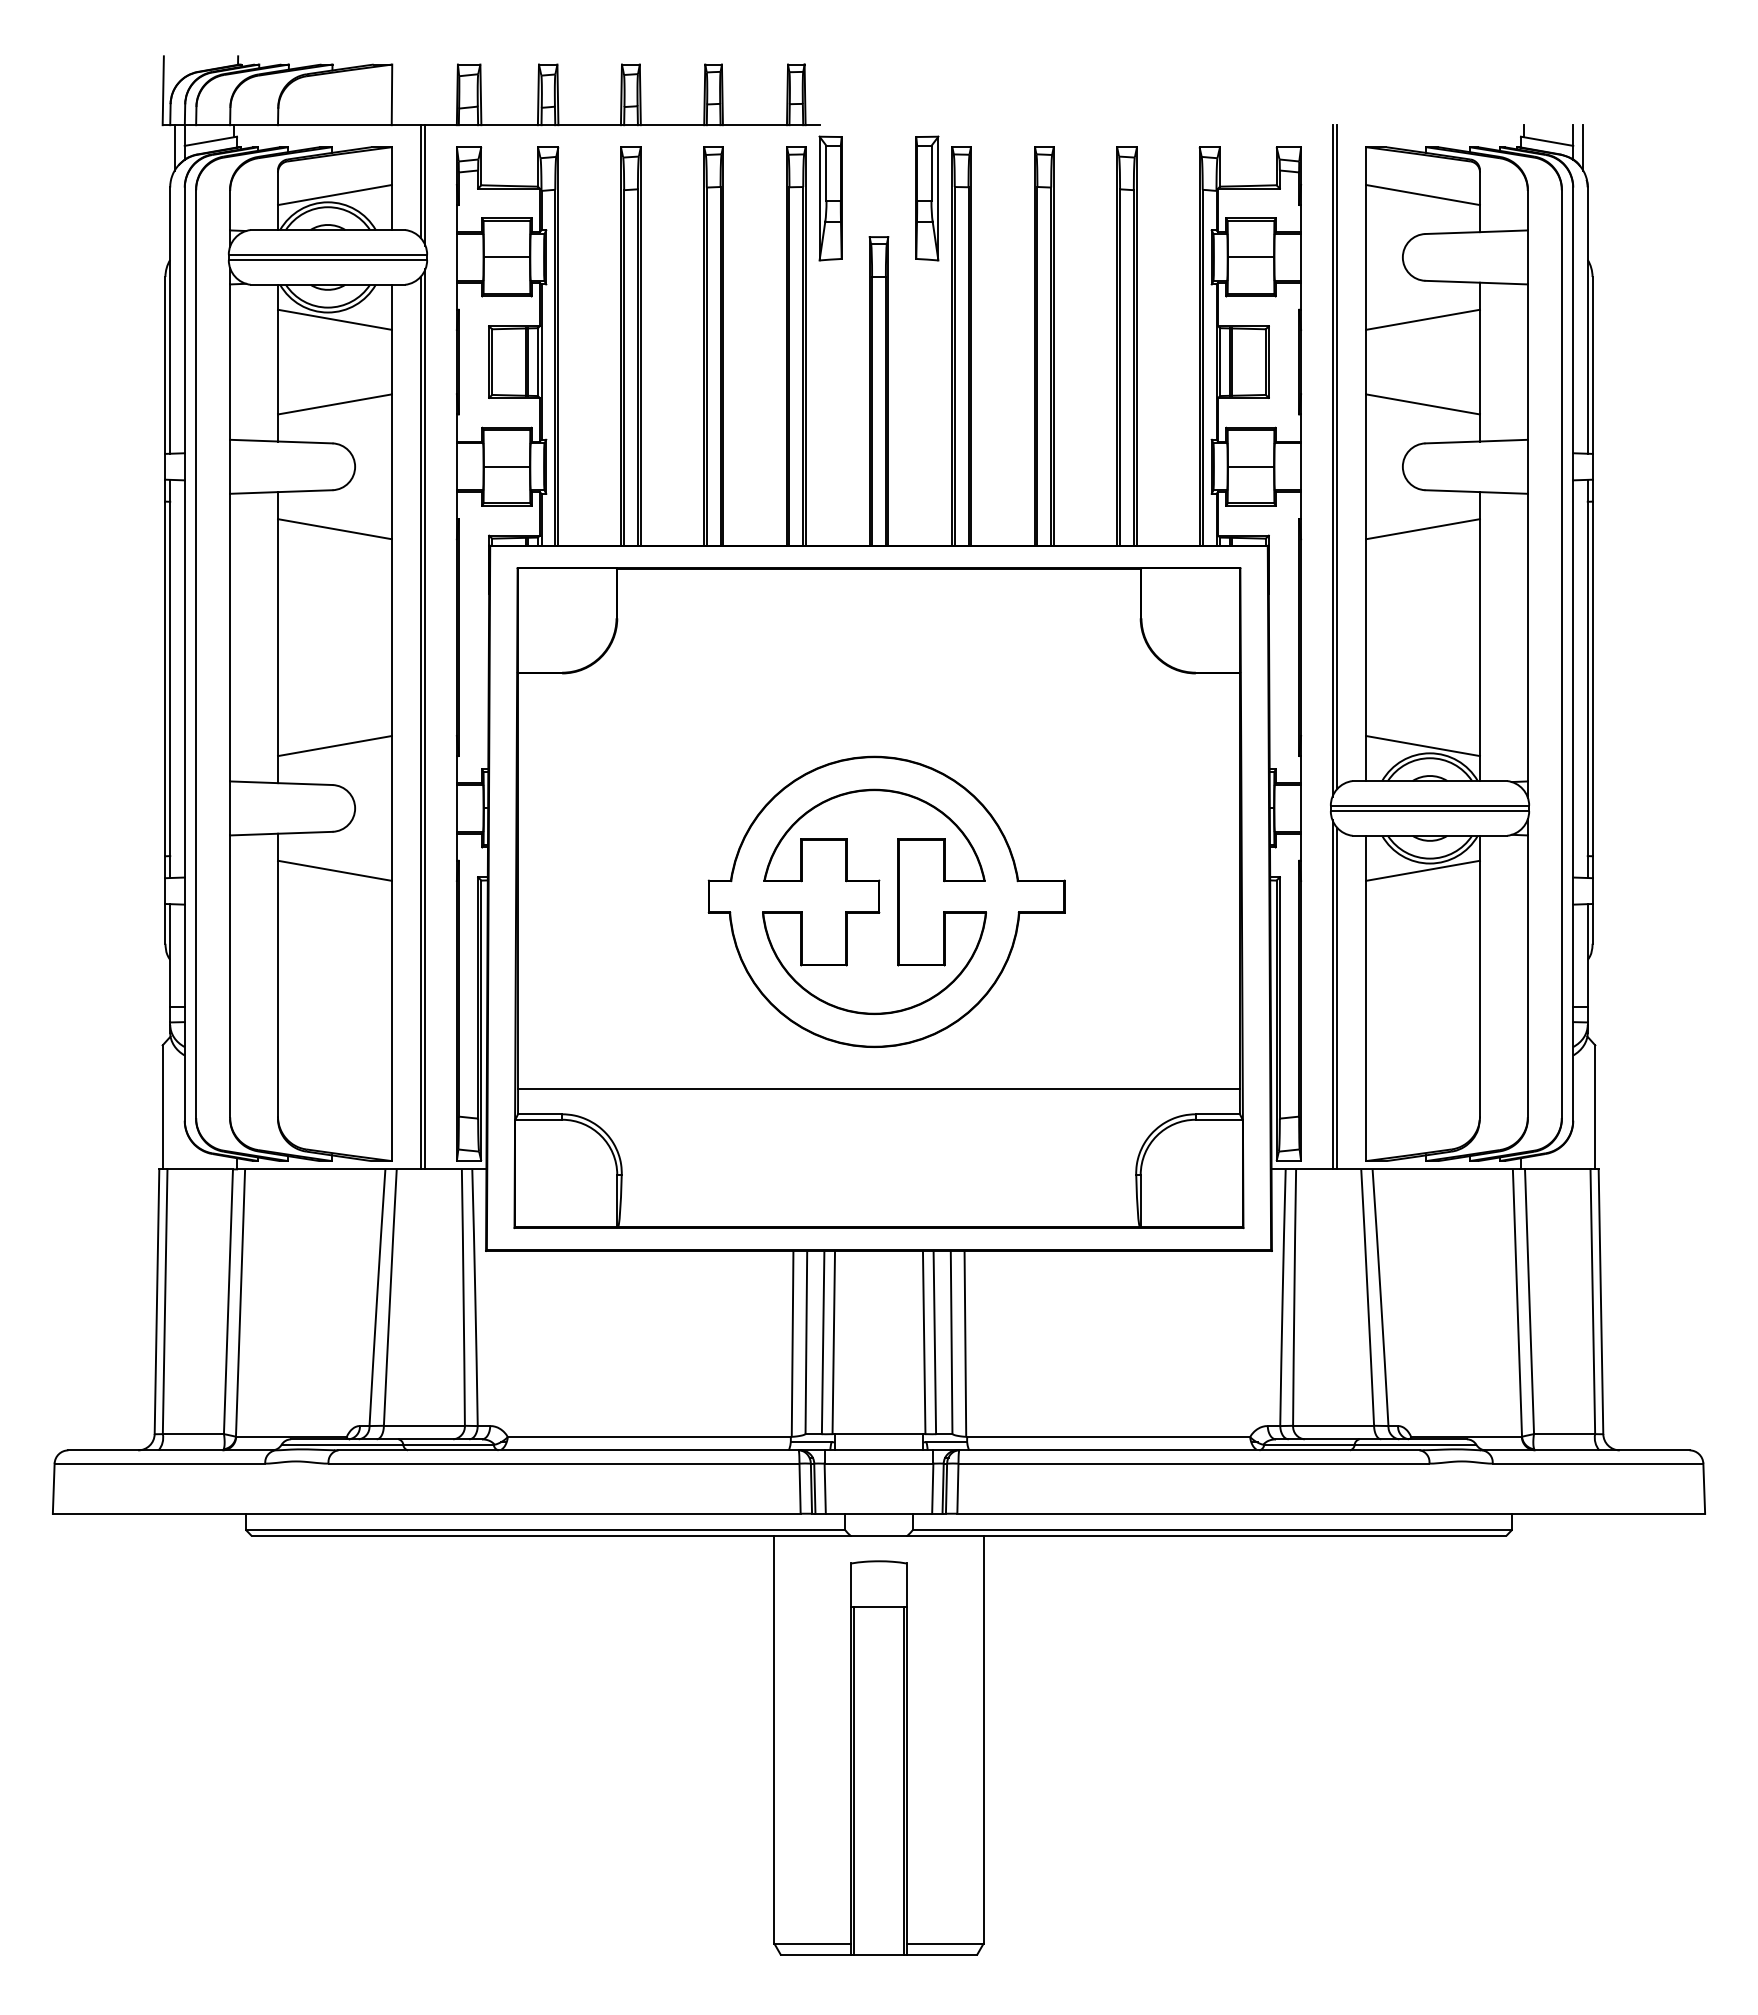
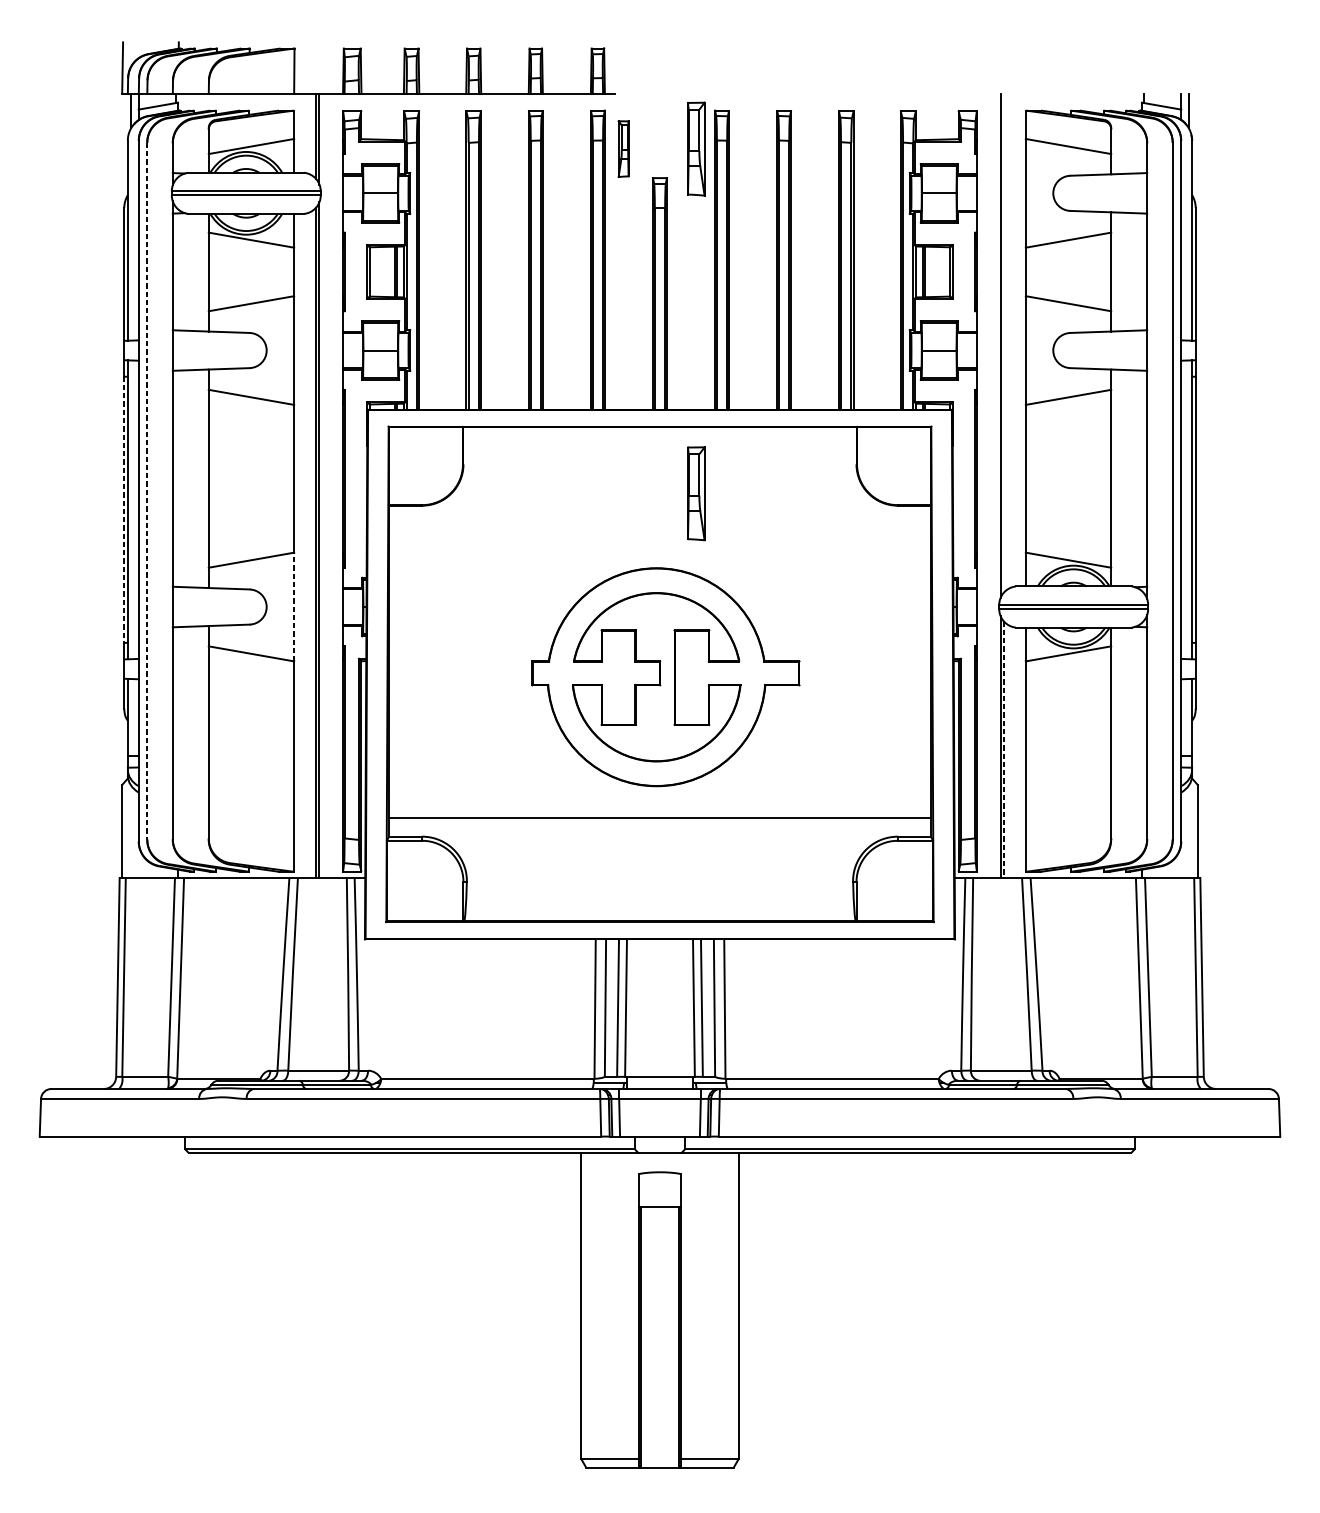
part: (830, 198) -> (623, 149), size x0.6
line: (1337, 457) -> (1004, 343), removed
line: (196, 654) -> (147, 491), solid -> dashed
part: (927, 657) -> (696, 493), added
line: (165, 679) -> (124, 510), solid -> dashed
line: (391, 807) -> (293, 606), solid -> dashed
line: (1337, 998) -> (1004, 749), solid -> dashed

